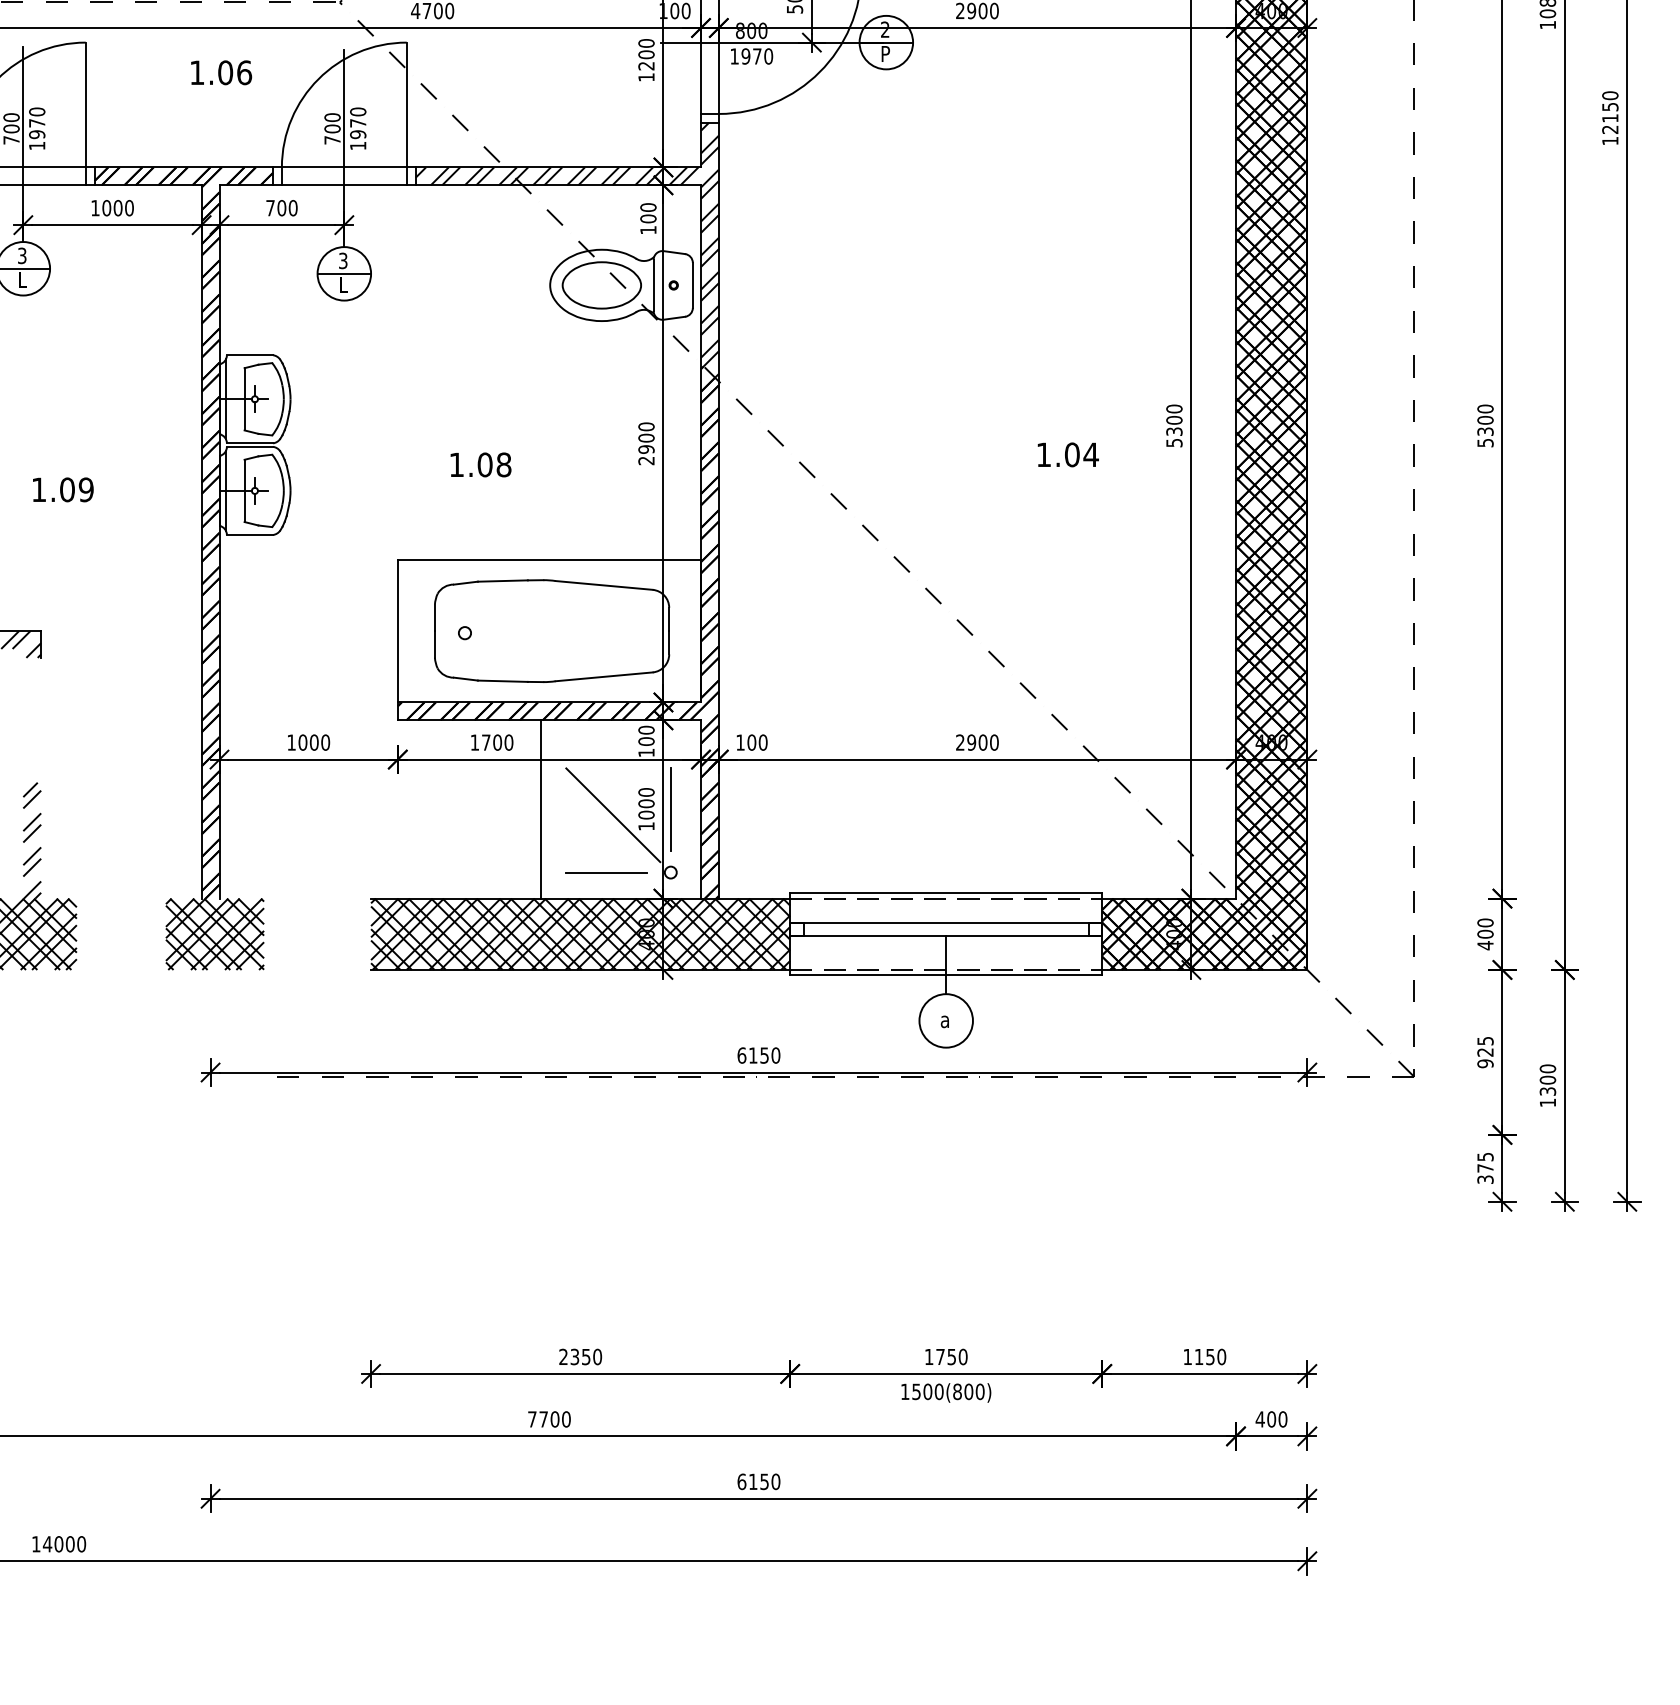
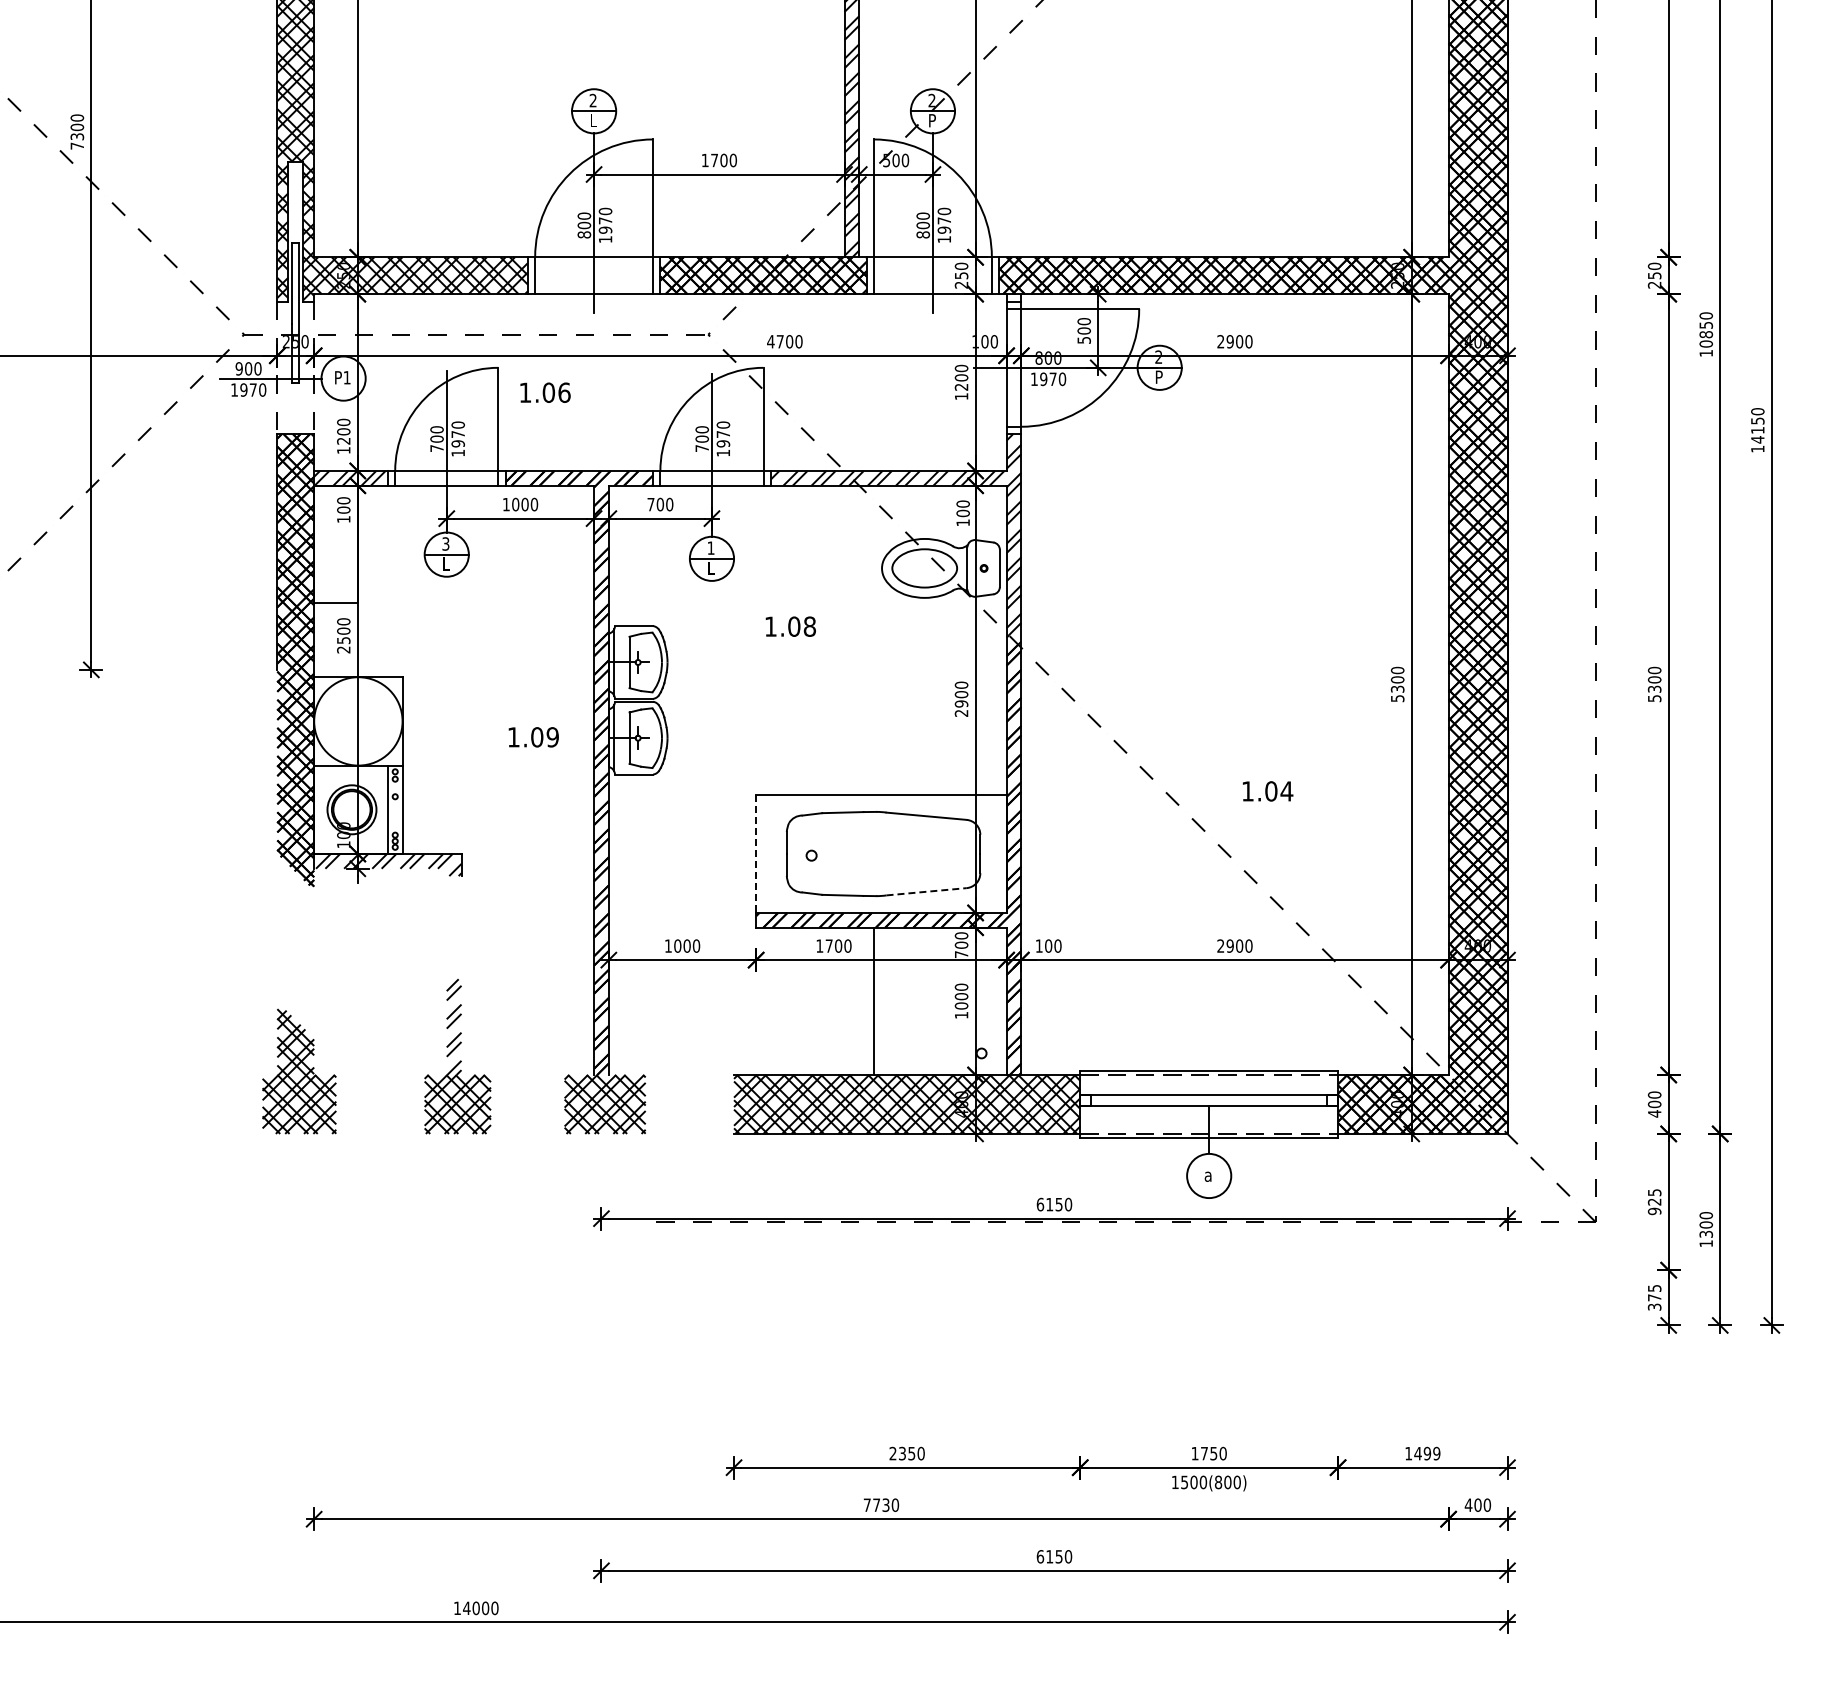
text: (221, 72) -> (545, 392), moved
text: (1609, 129) -> (1757, 439), 12150 -> 14150
text: (342, 260) -> (710, 547), 3 -> 1
text: (1068, 454) -> (1268, 791), moved
text: (480, 464) -> (790, 626), moved
text: (62, 490) -> (533, 737), moved
line: (398, 631) -> (756, 854), solid -> dashed
line: (605, 676) -> (927, 891), solid -> dashed
text: (646, 752) -> (961, 954), 100 -> 700
line: (670, 809) -> (981, 1001), removed
line: (612, 814) -> (933, 1005), removed
line: (606, 872) -> (928, 1053), removed
text: (1210, 1356) -> (1427, 1453), 1150 -> 1499
text: (554, 1418) -> (885, 1504), 7700 -> 7730

